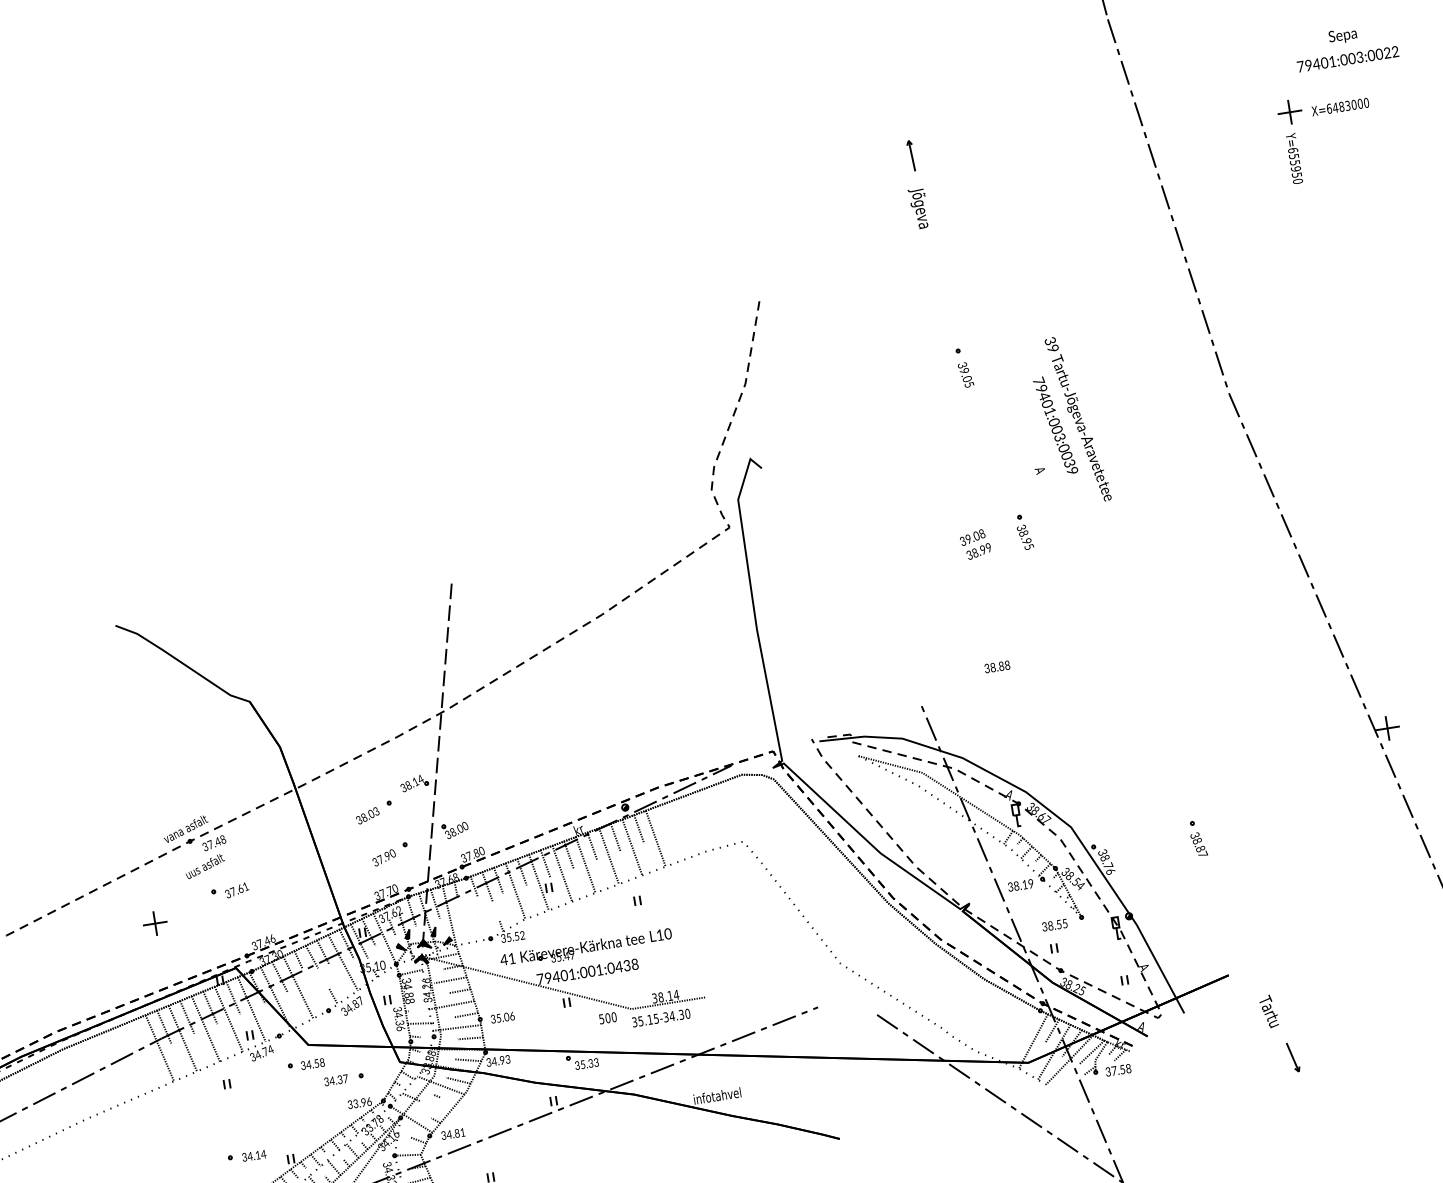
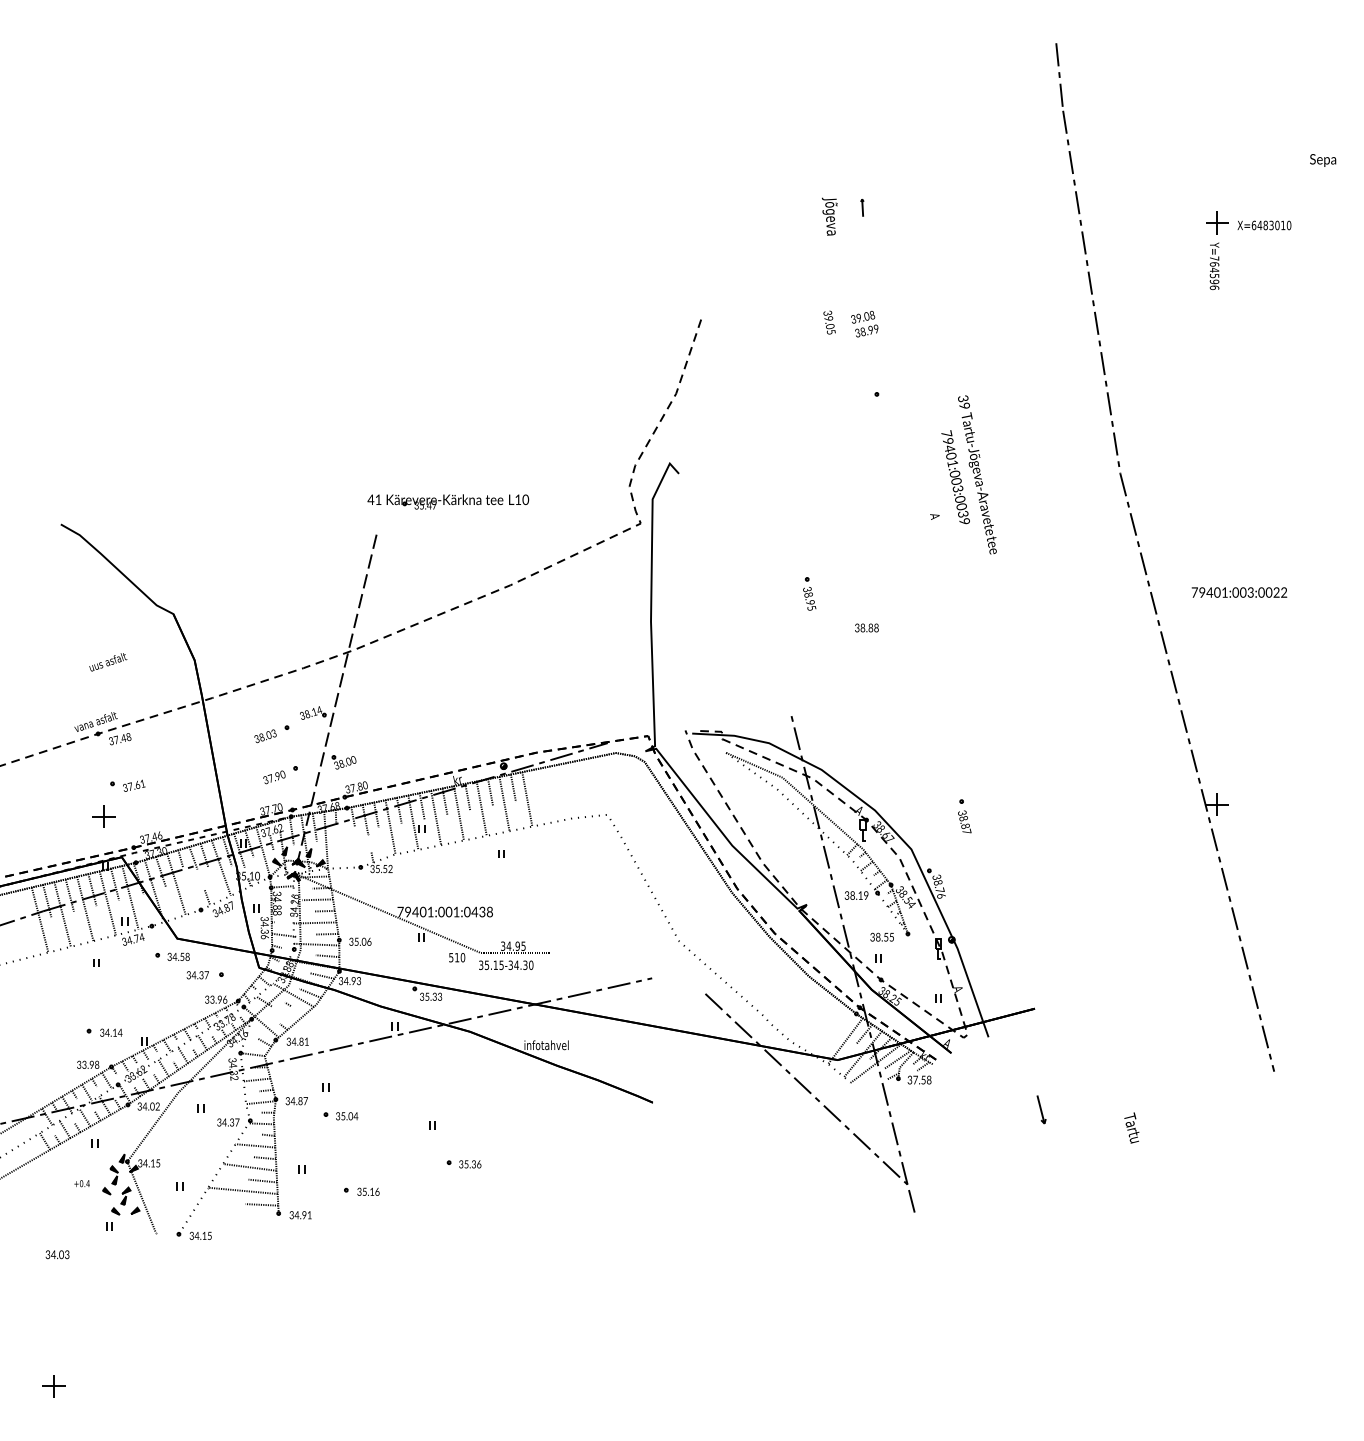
text: (1343, 36) -> (1323, 160), moved
text: (1348, 59) -> (1239, 592), moved
text: (1360, 103) -> (1283, 225), X=6483000 -> X=6483010
part: (911, 155) -> (862, 207), size x0.6
text: (1295, 166) -> (1214, 273), Y=655950 -> Y=764596
text: (918, 208) -> (829, 216), moved
text: (965, 374) -> (829, 322), moved
part: (1024, 531) -> (809, 593), moved
text: (975, 544) -> (864, 324), moved
text: (996, 666) -> (866, 627), moved
part: (1197, 838) -> (964, 816), moved
text: (205, 866) -> (108, 662), moved
part: (154, 923) -> (103, 816), moved
part: (586, 948) -> (448, 501), moved
text: (667, 995) -> (515, 945), 38.14 -> 34.95
text: (1268, 1011) -> (1131, 1127), moved
text: (607, 1018) -> (456, 957), 500 -> 510
part: (1293, 1057) -> (1041, 1109), moved

